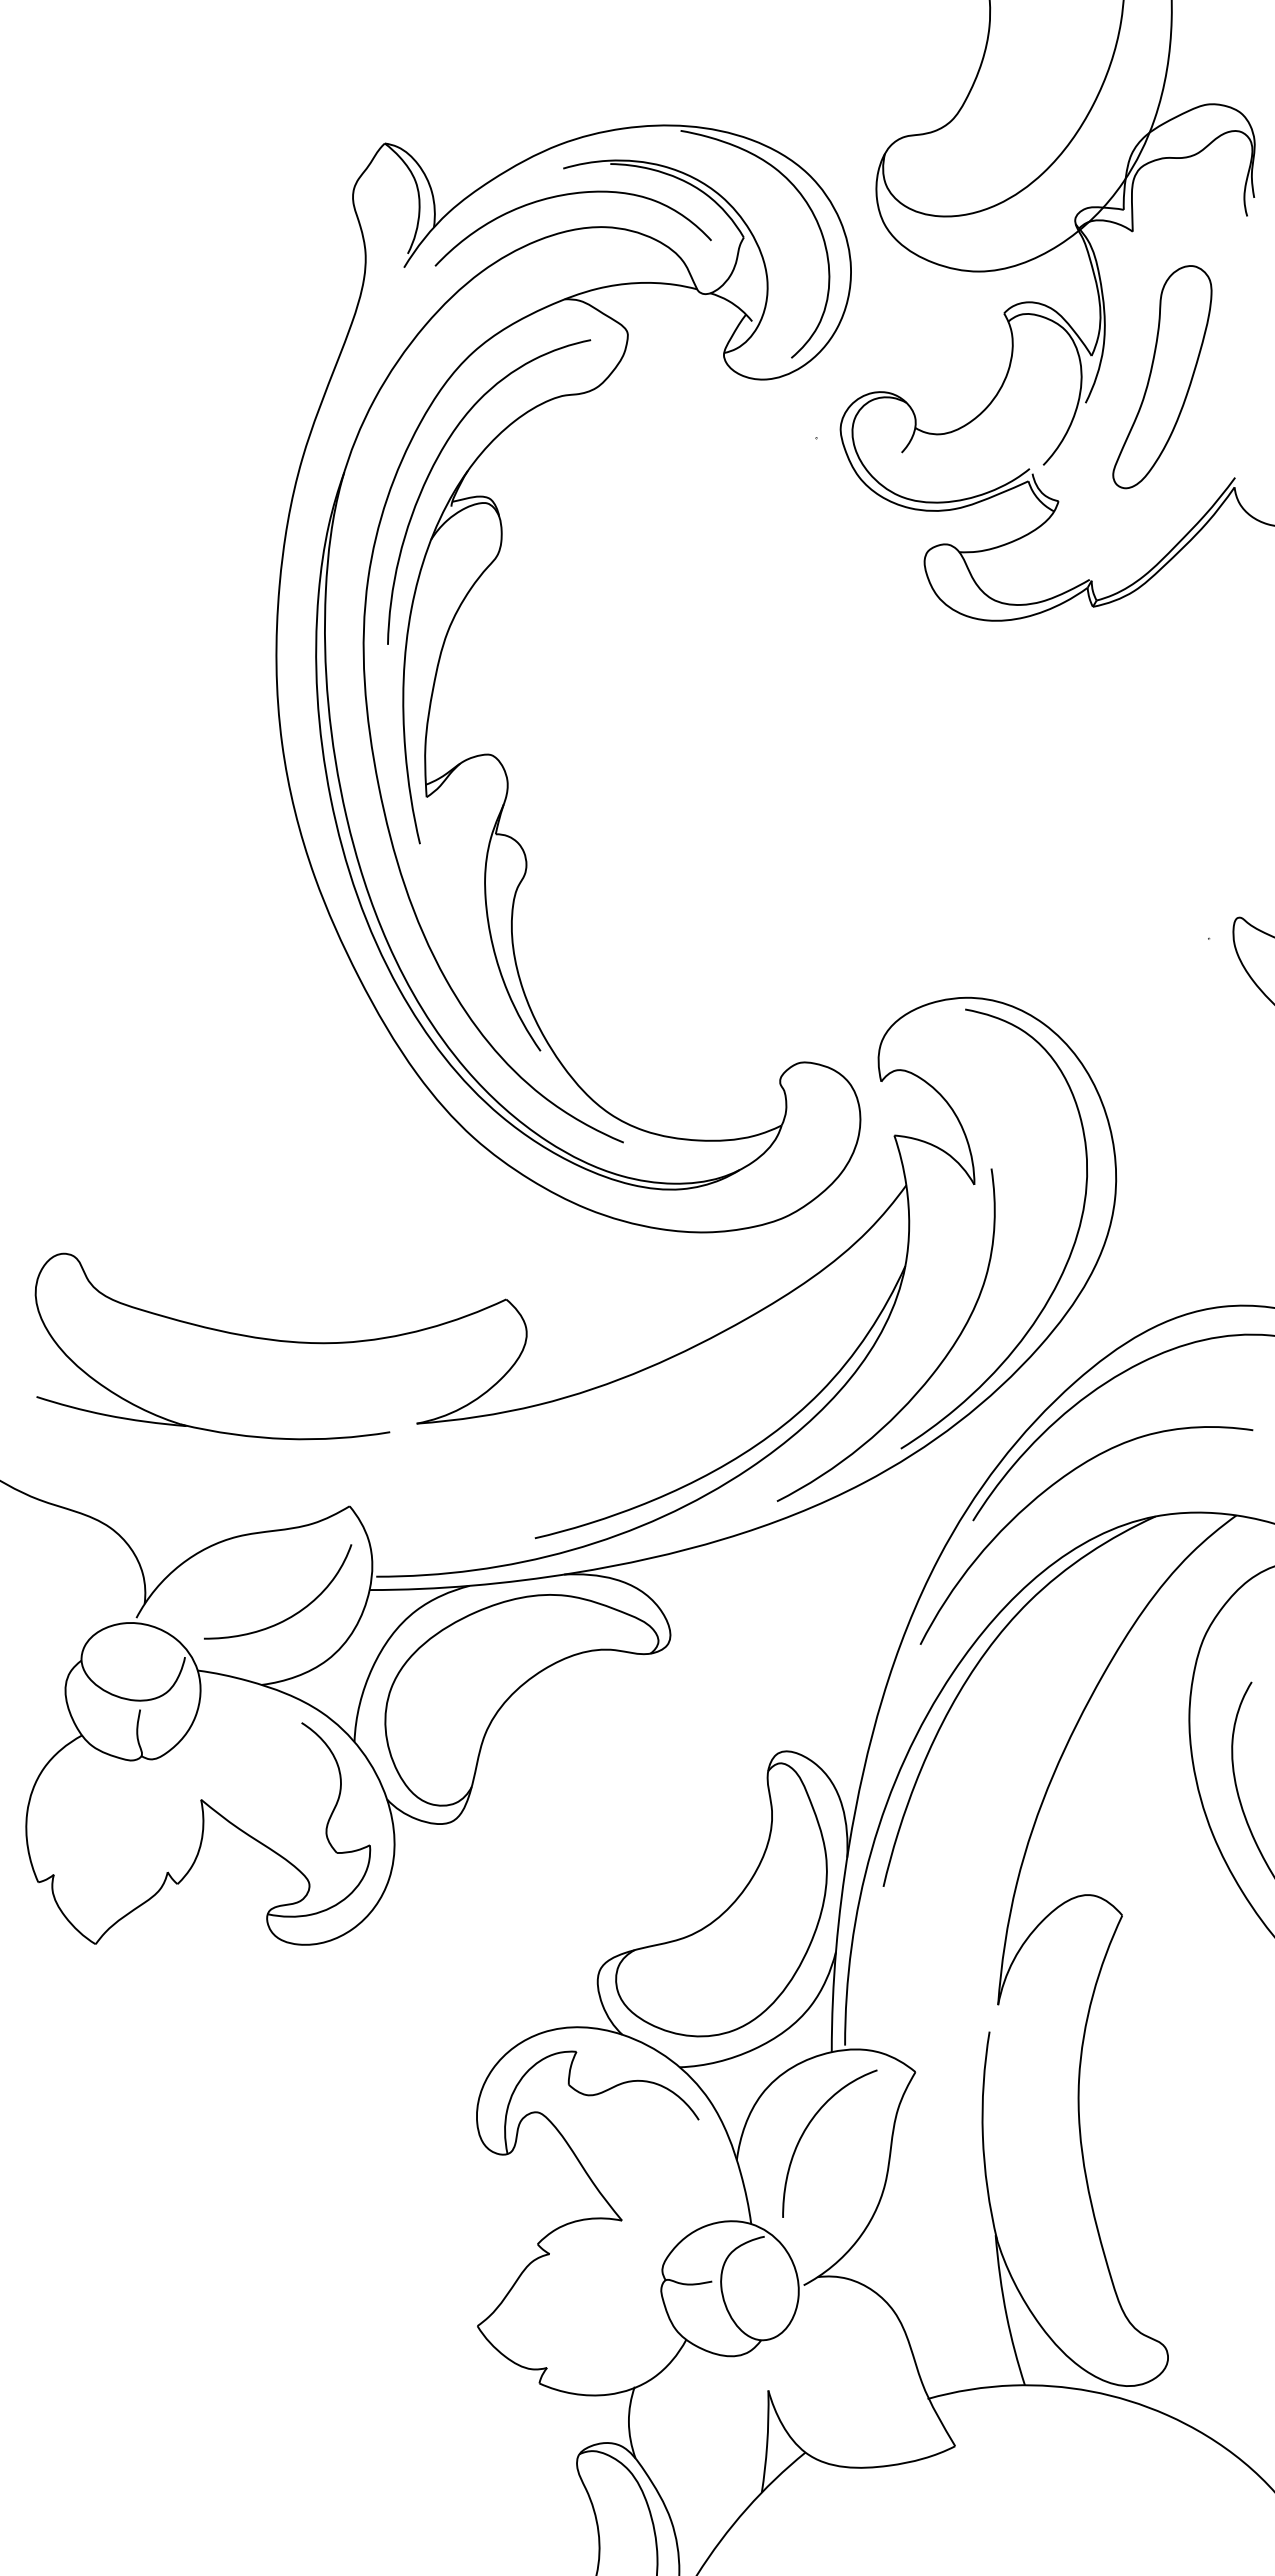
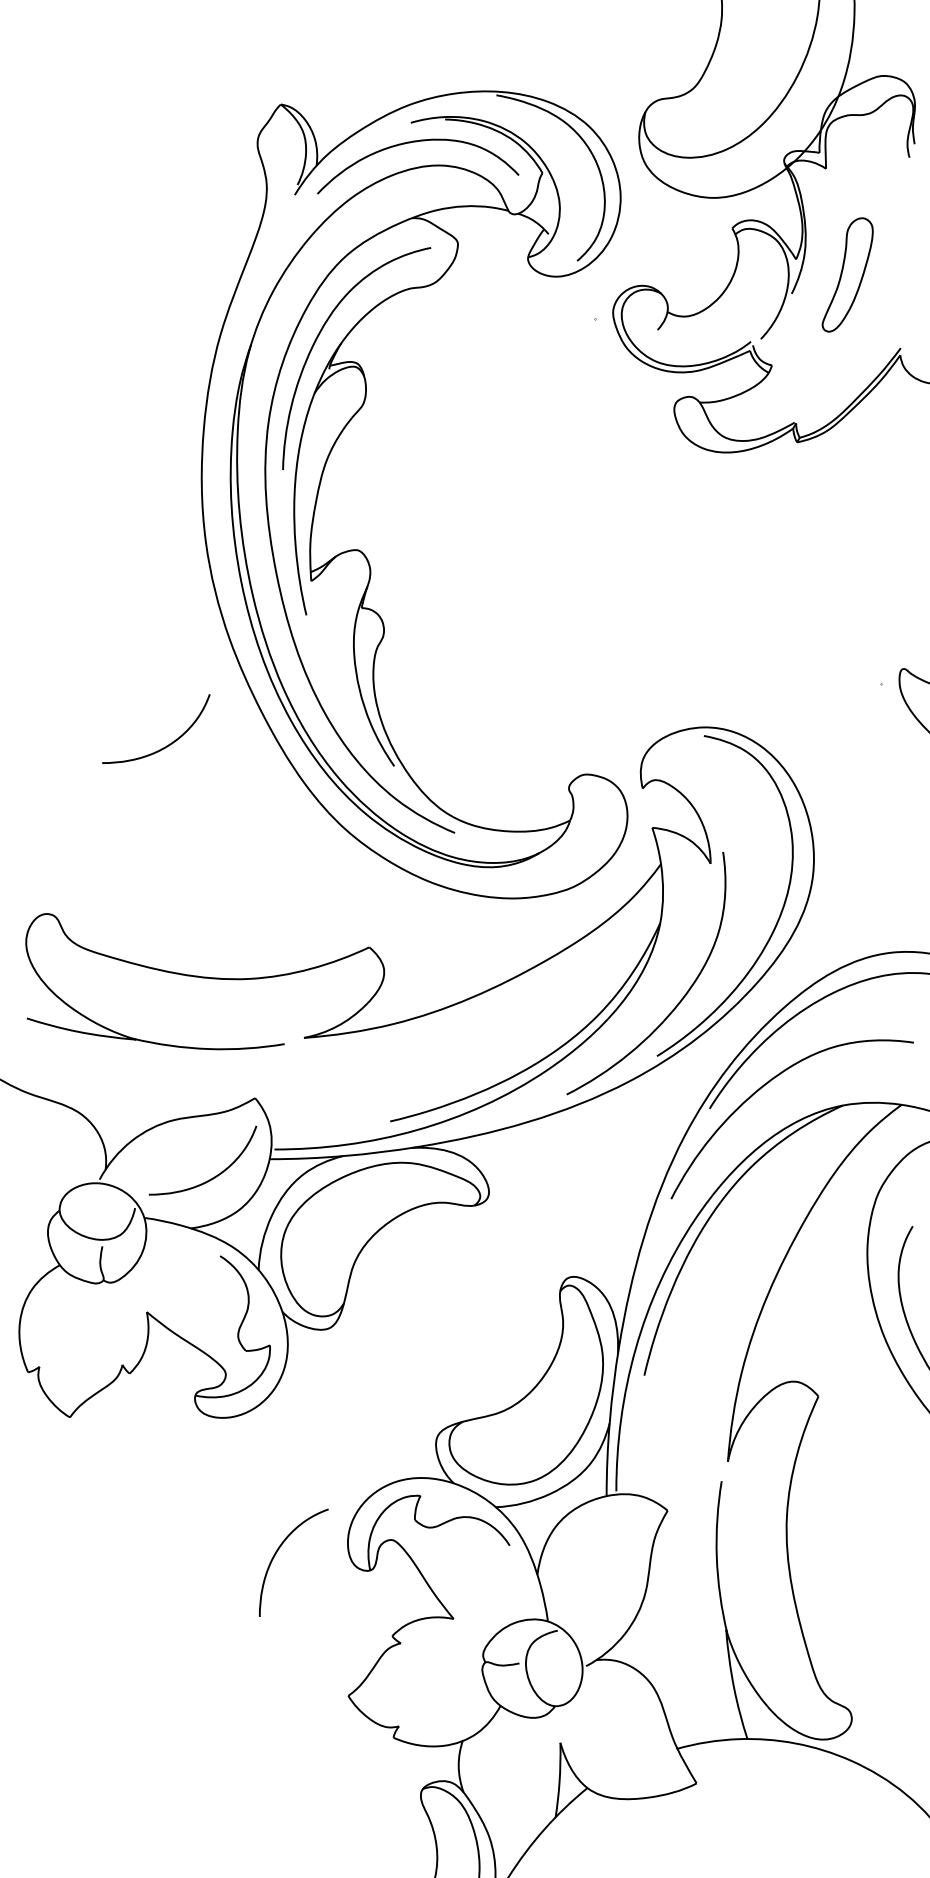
part: (1162, 377) -> (847, 275), size x0.7
curve: (230, 1021) -> (168, 744), added
curve: (807, 2128) -> (277, 1551), moved

